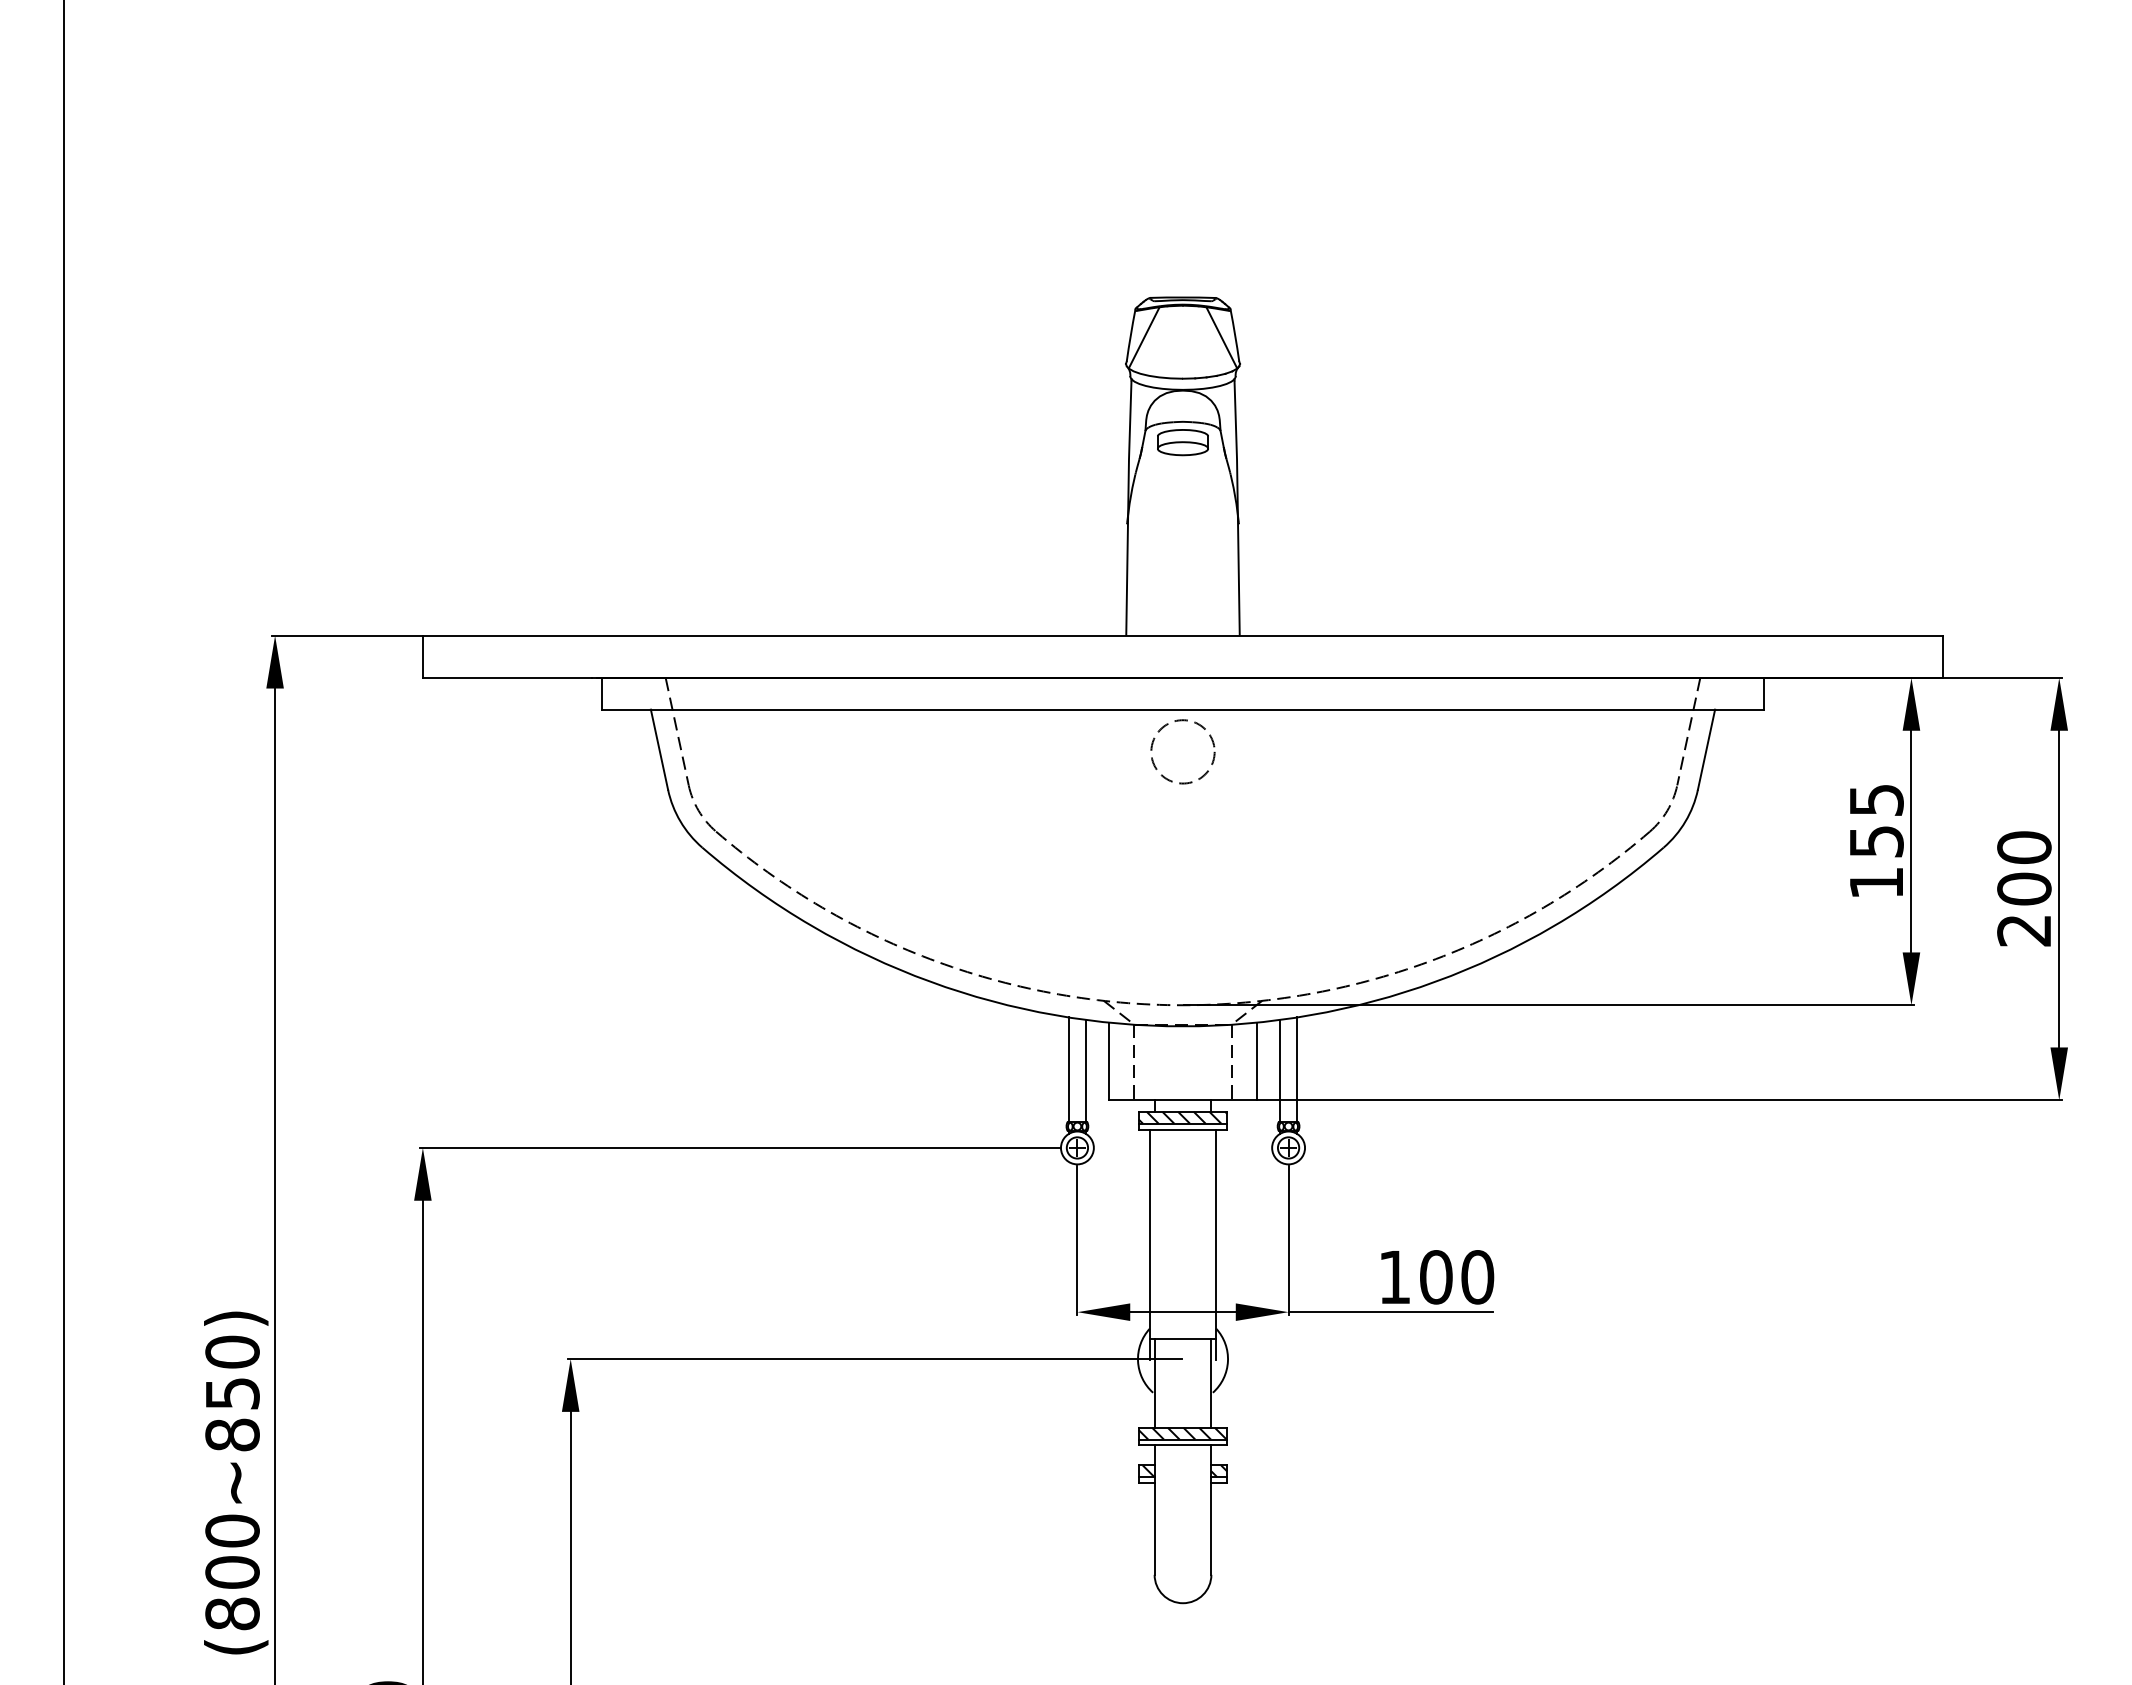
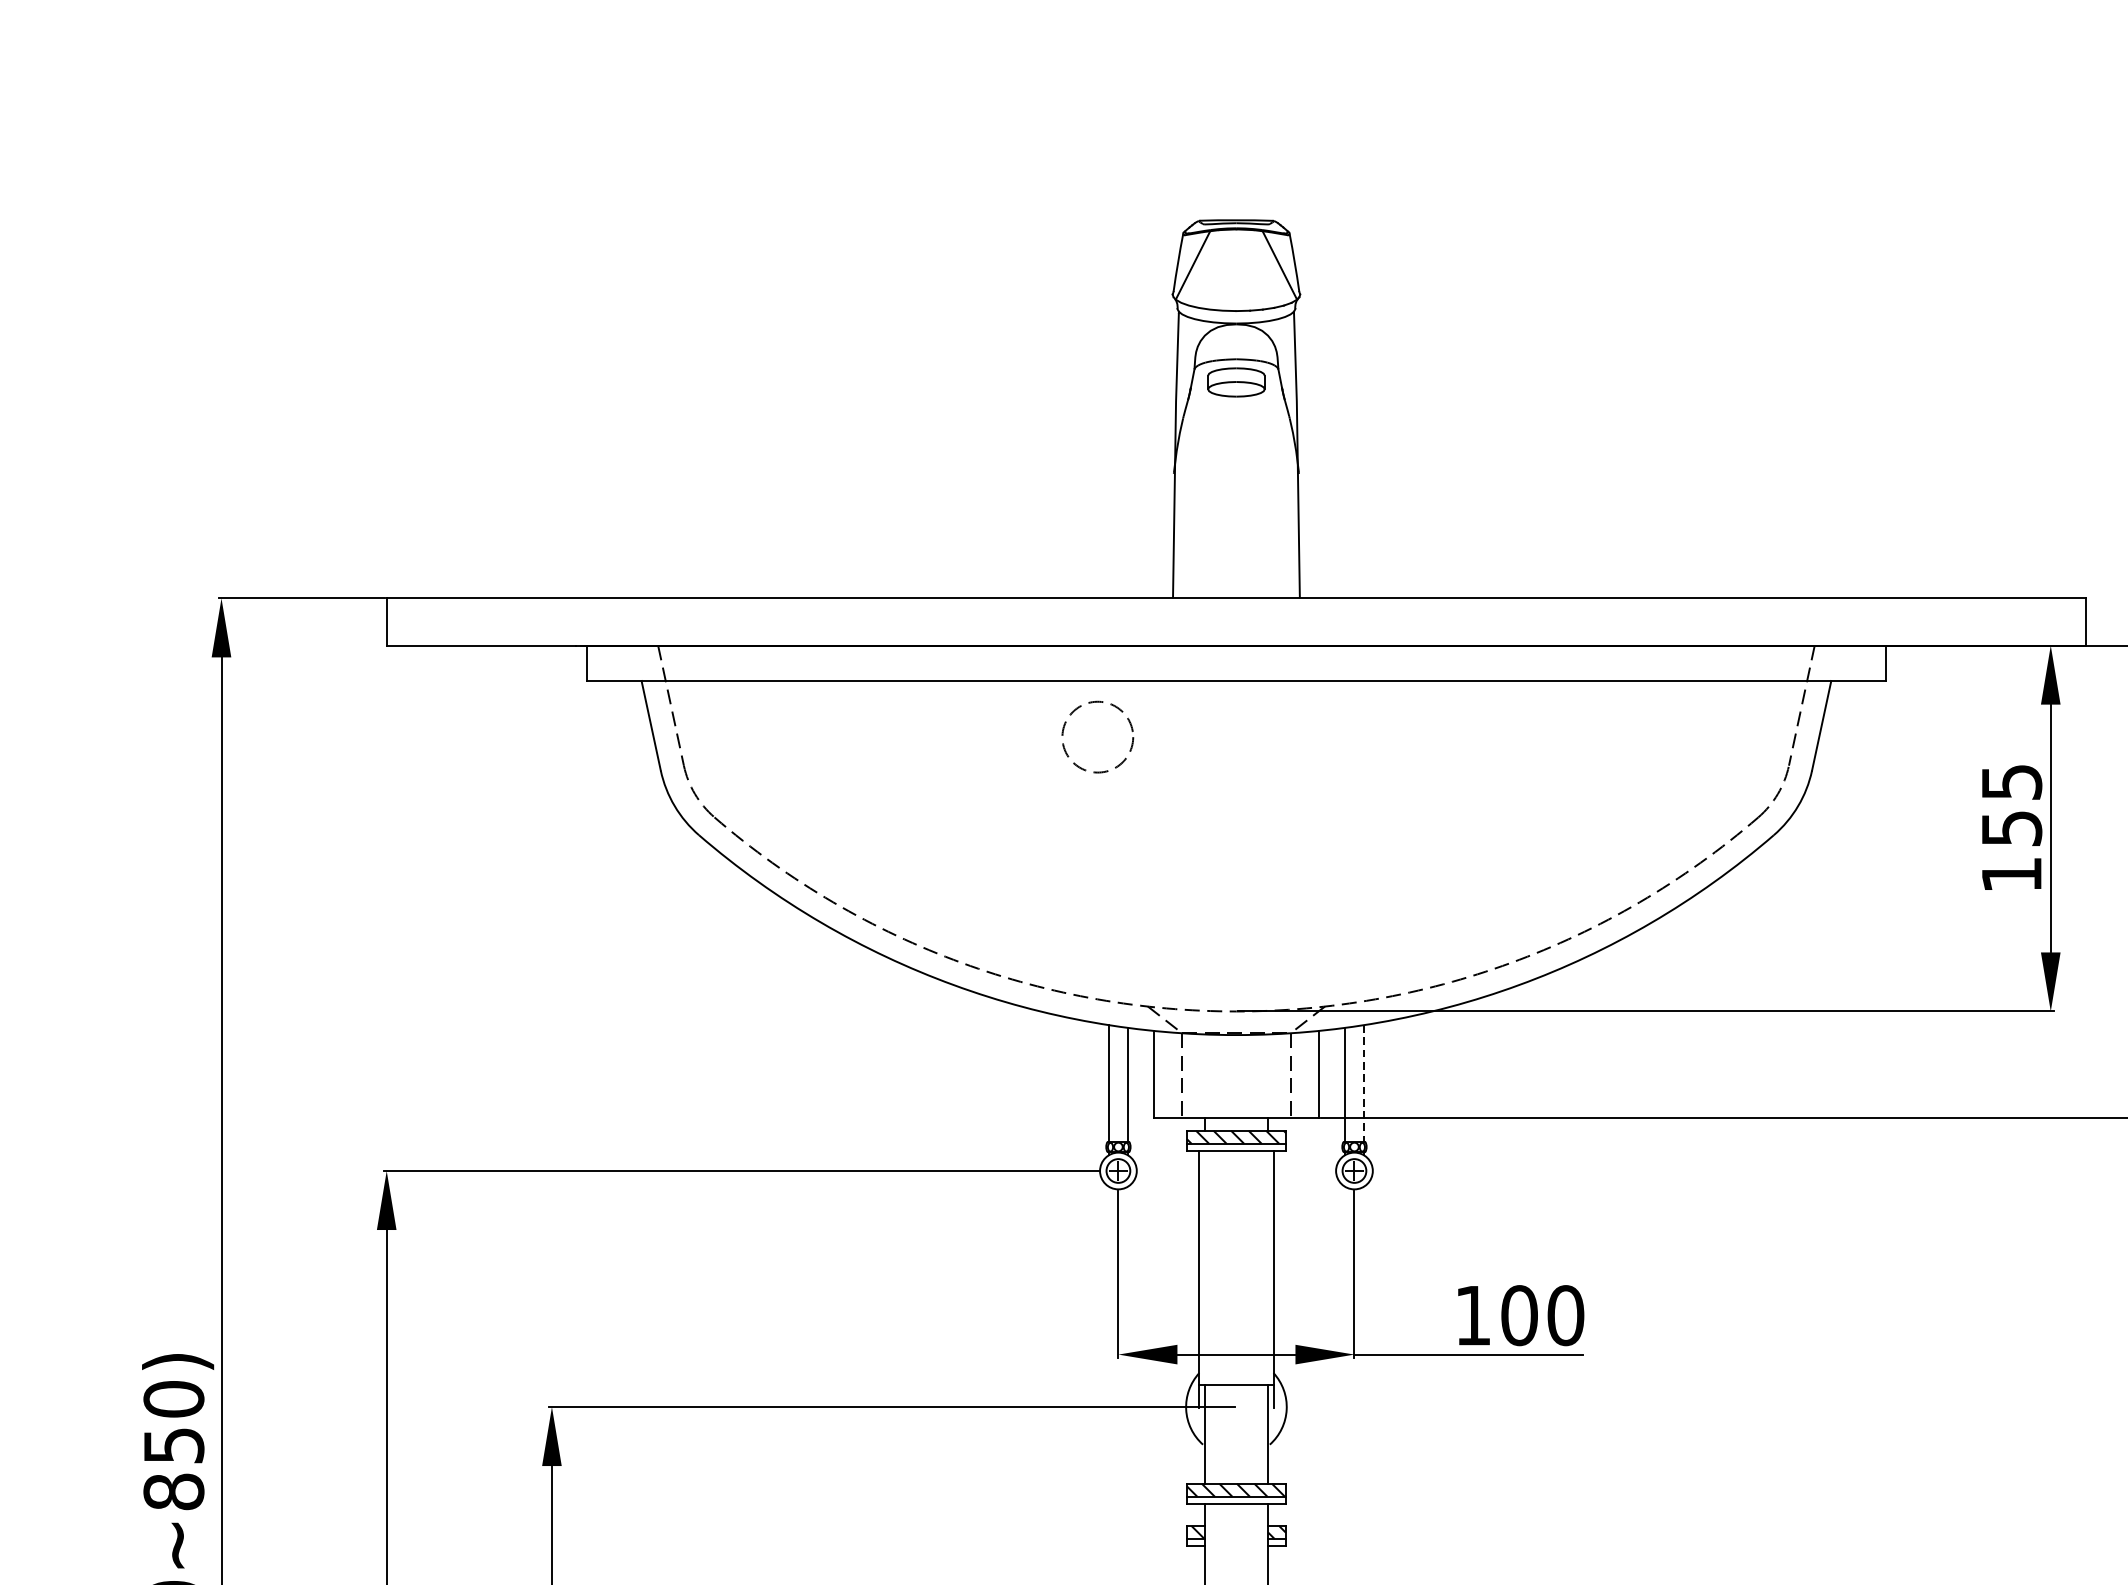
circle: (1182, 751) -> (1097, 736), moved
line: (1297, 1070) -> (1364, 1084), solid -> dashed

